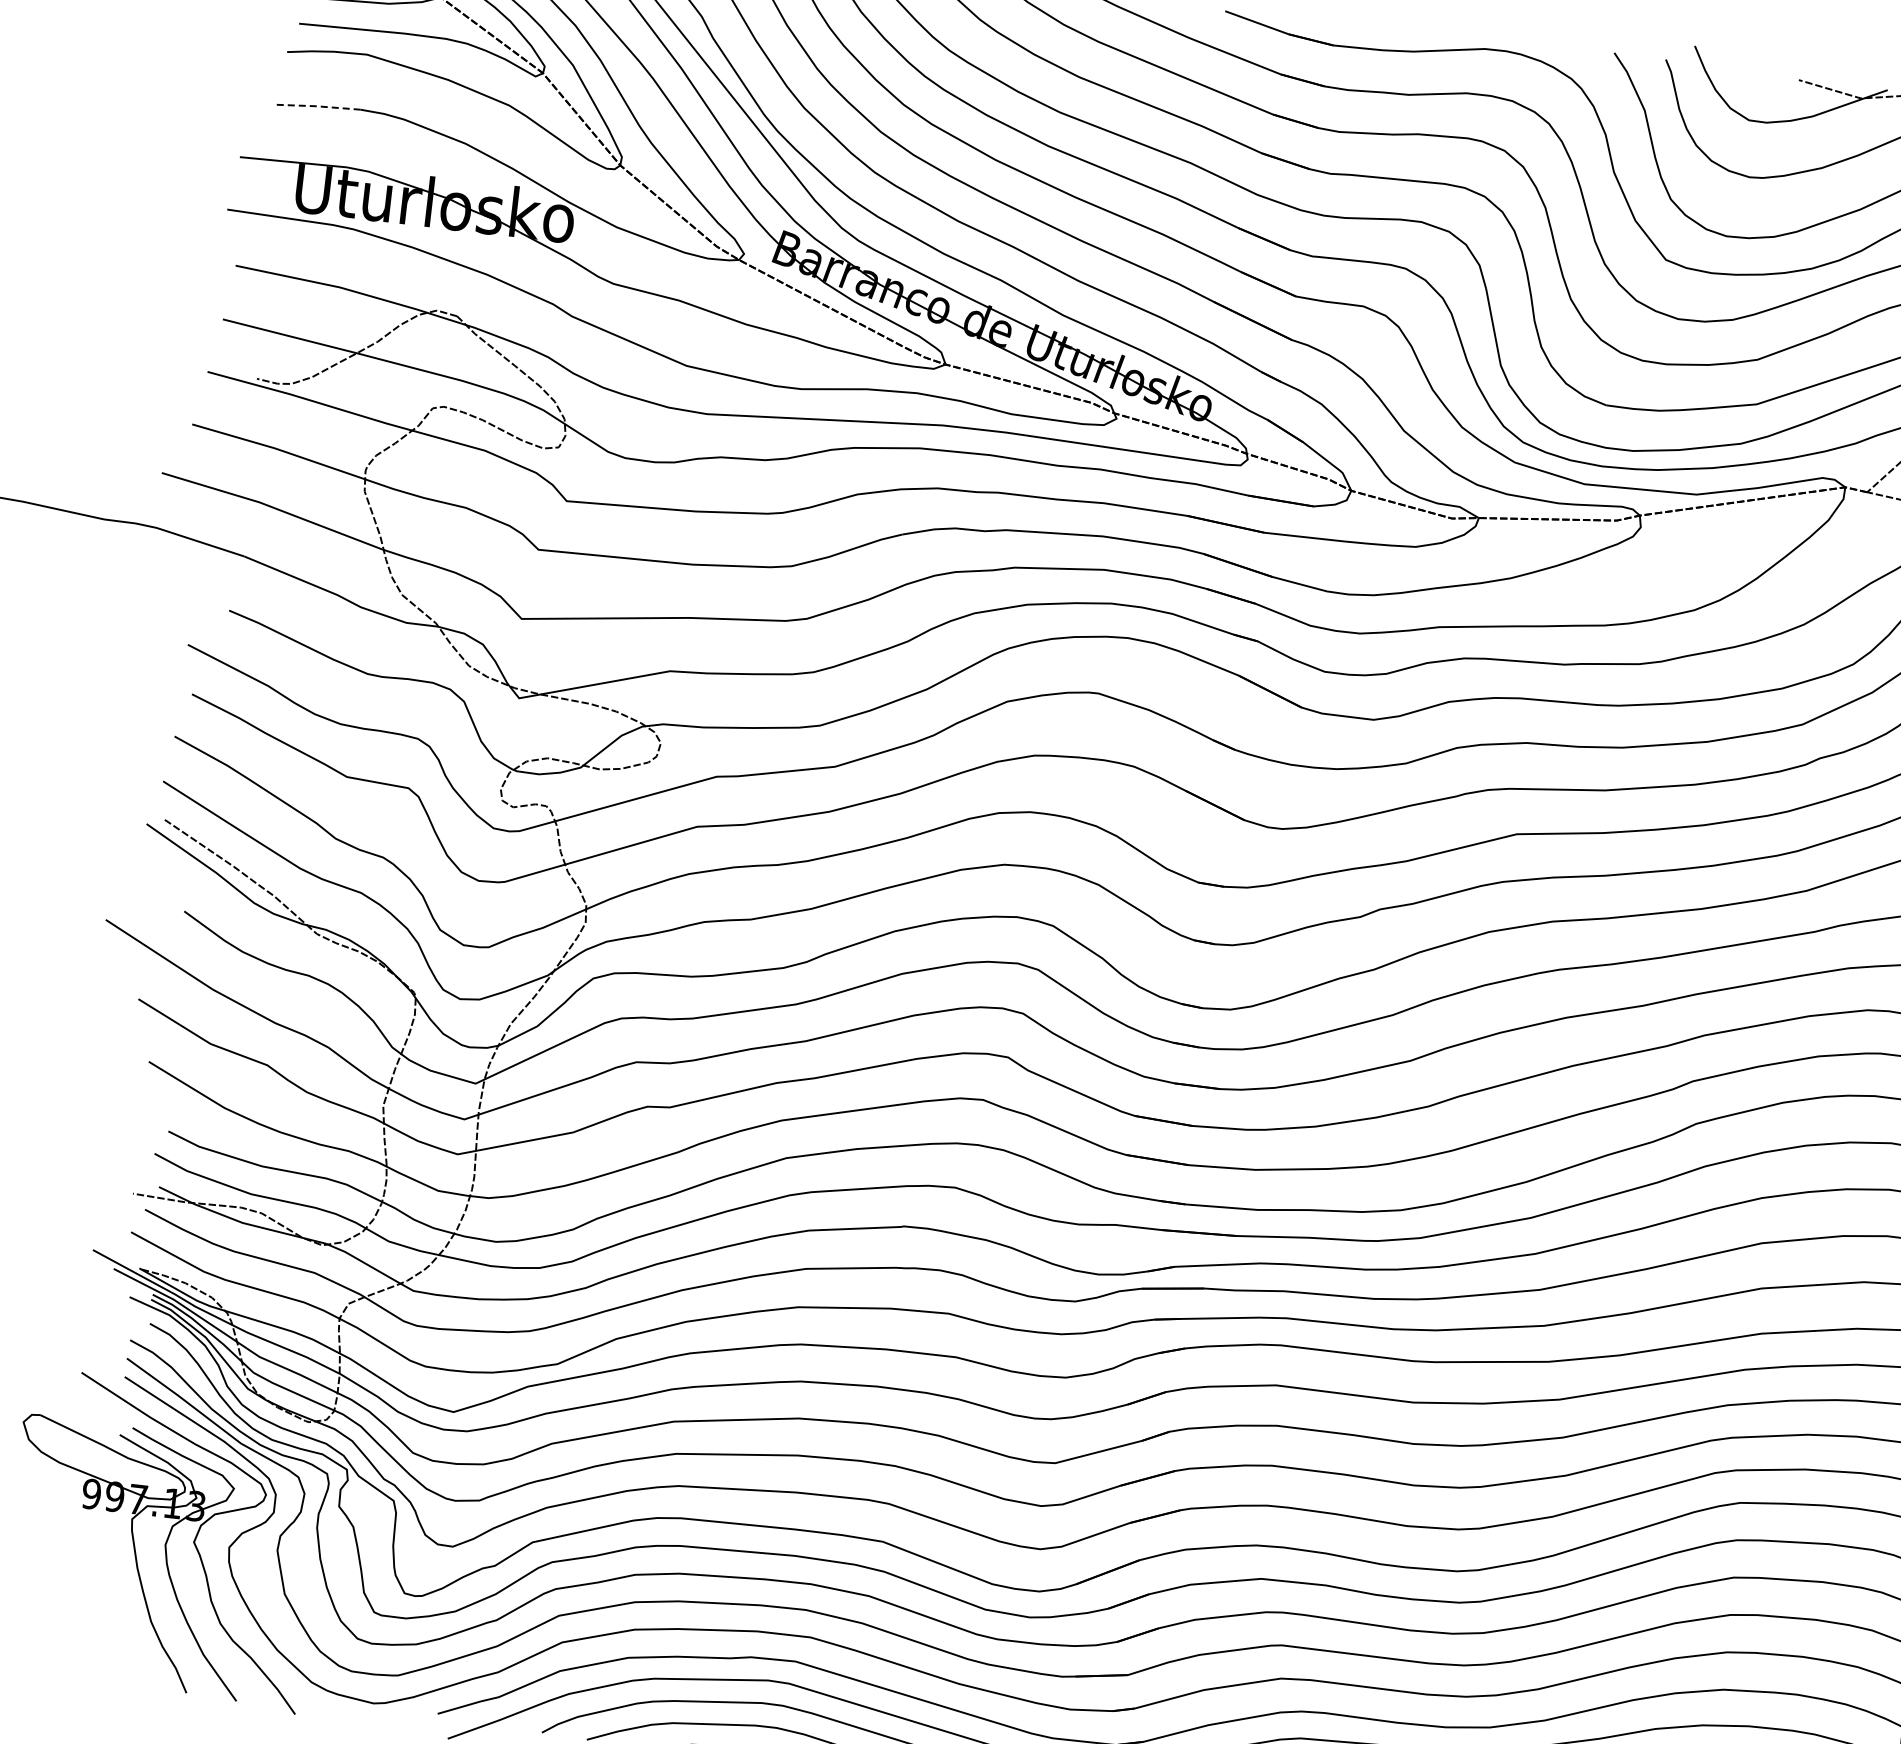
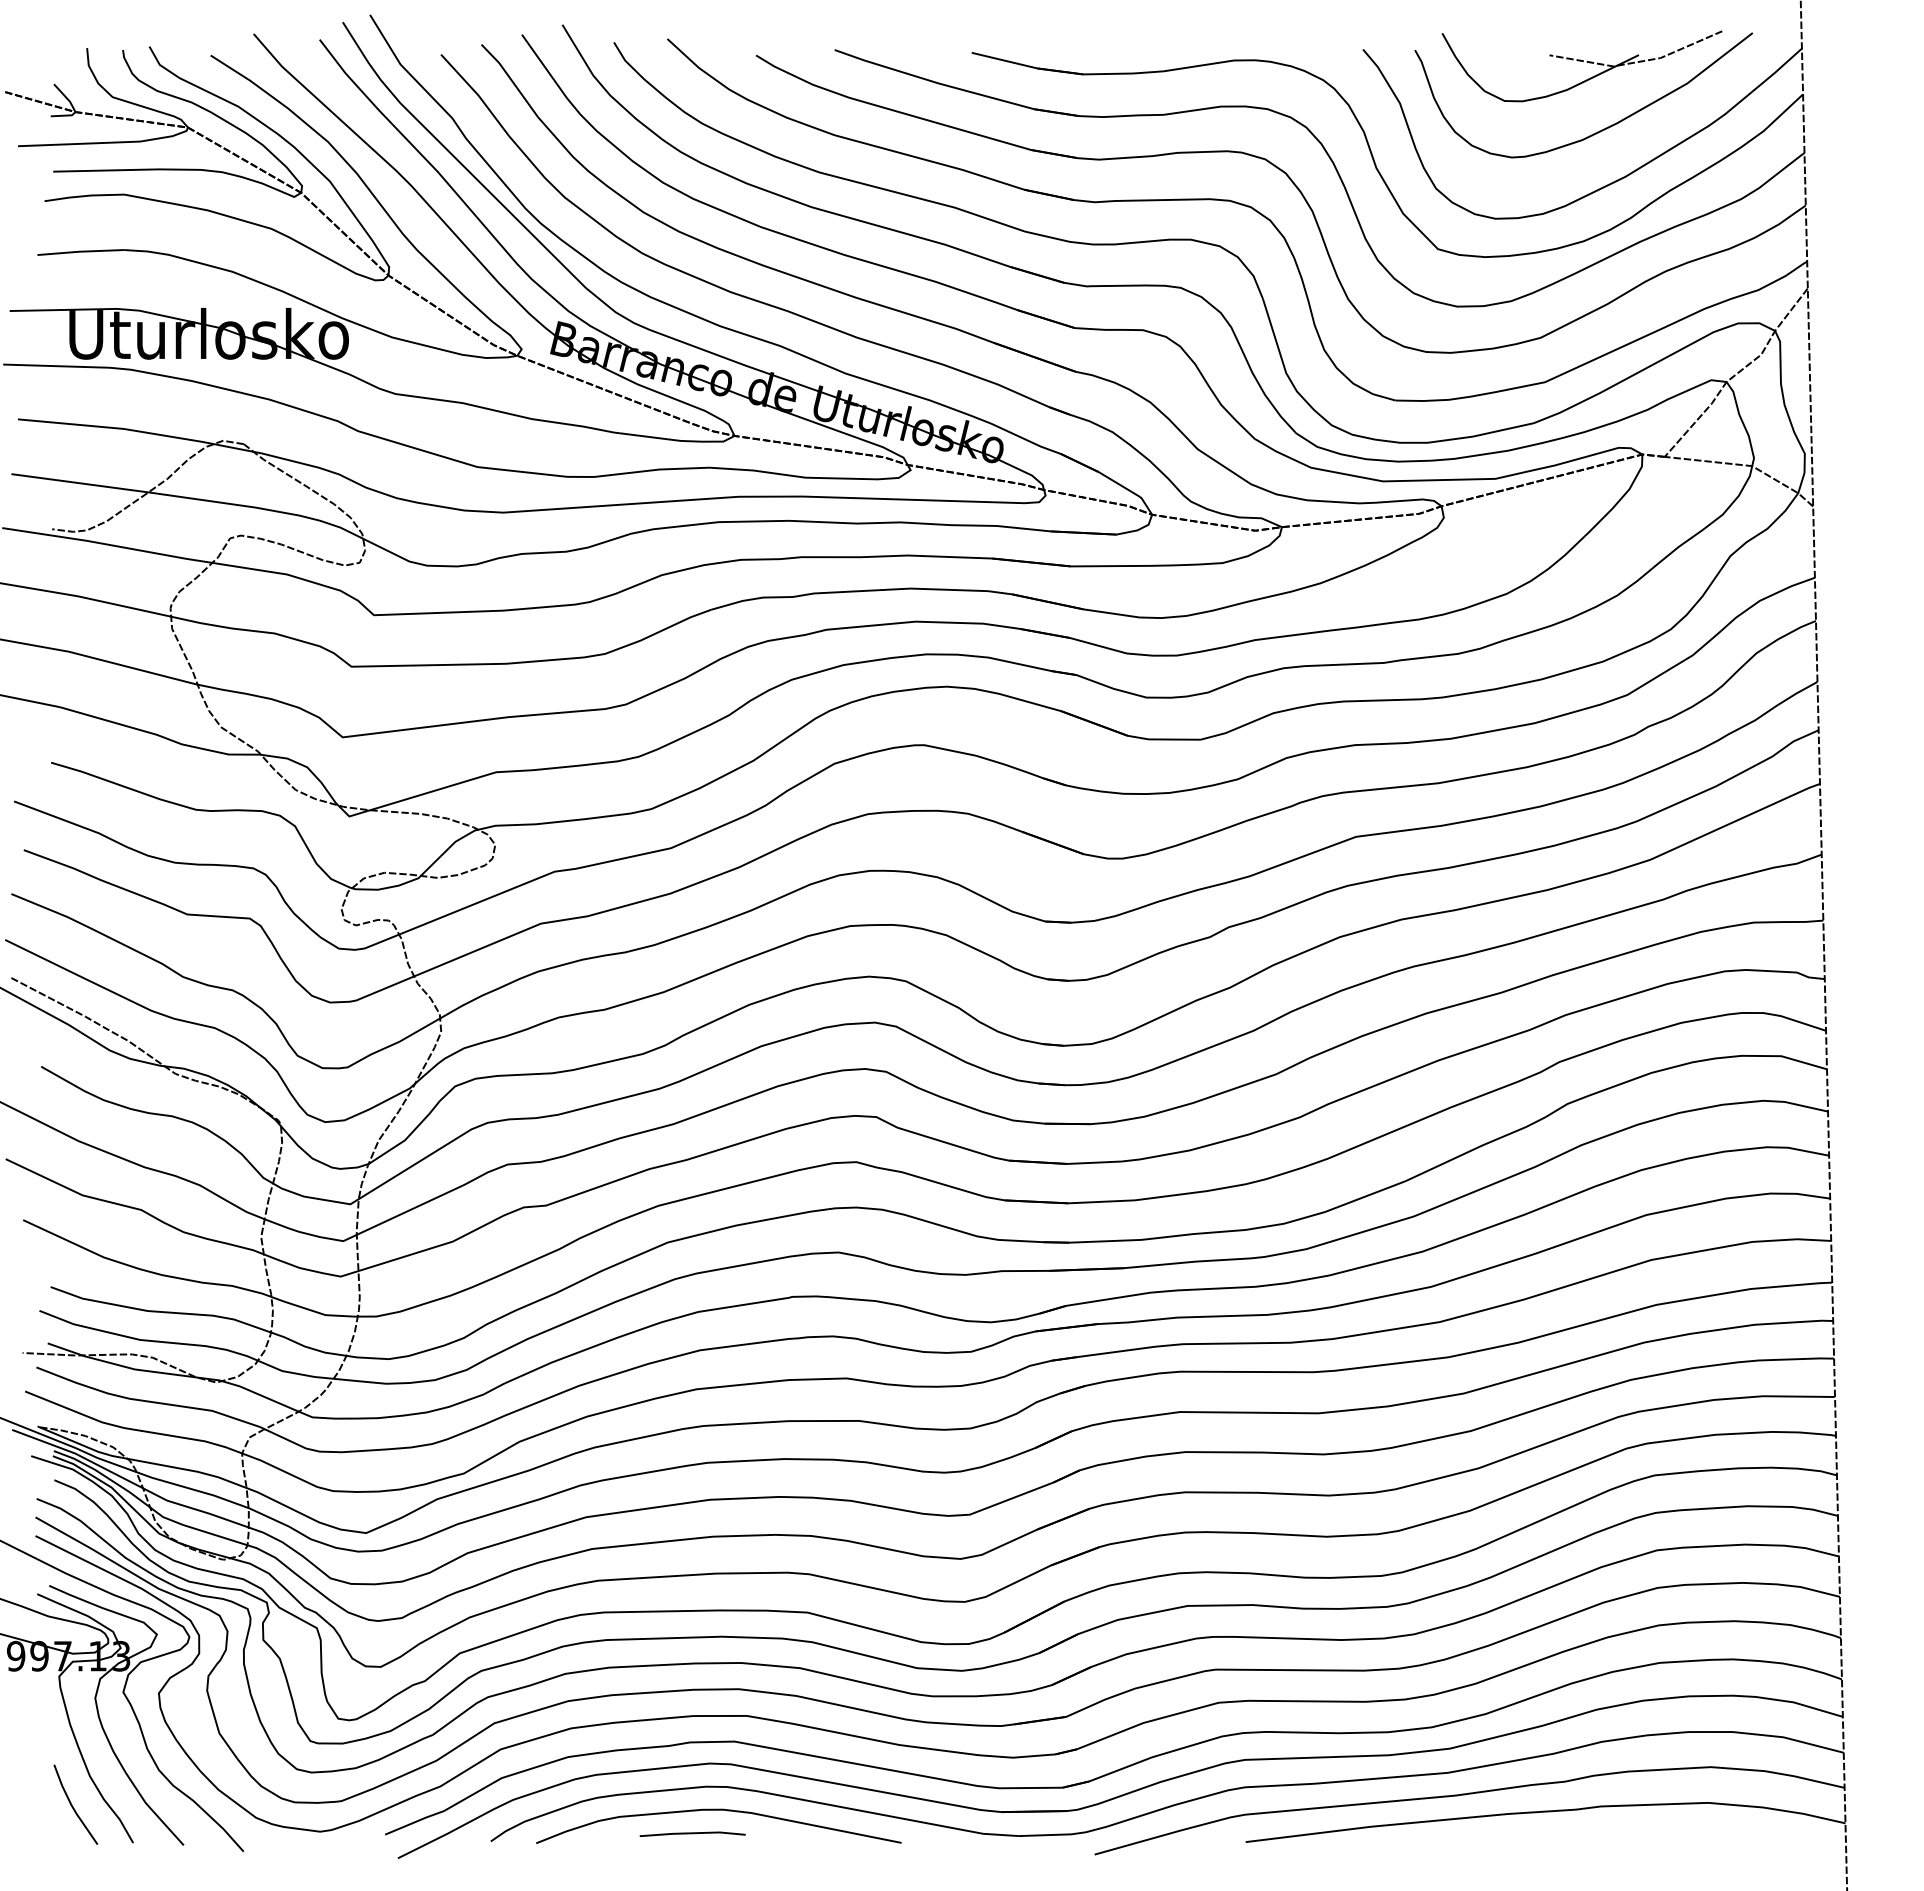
line: (316, 106) -> (79, 251), dashed -> solid
line: (131, 1650) -> (73, 1806), added

